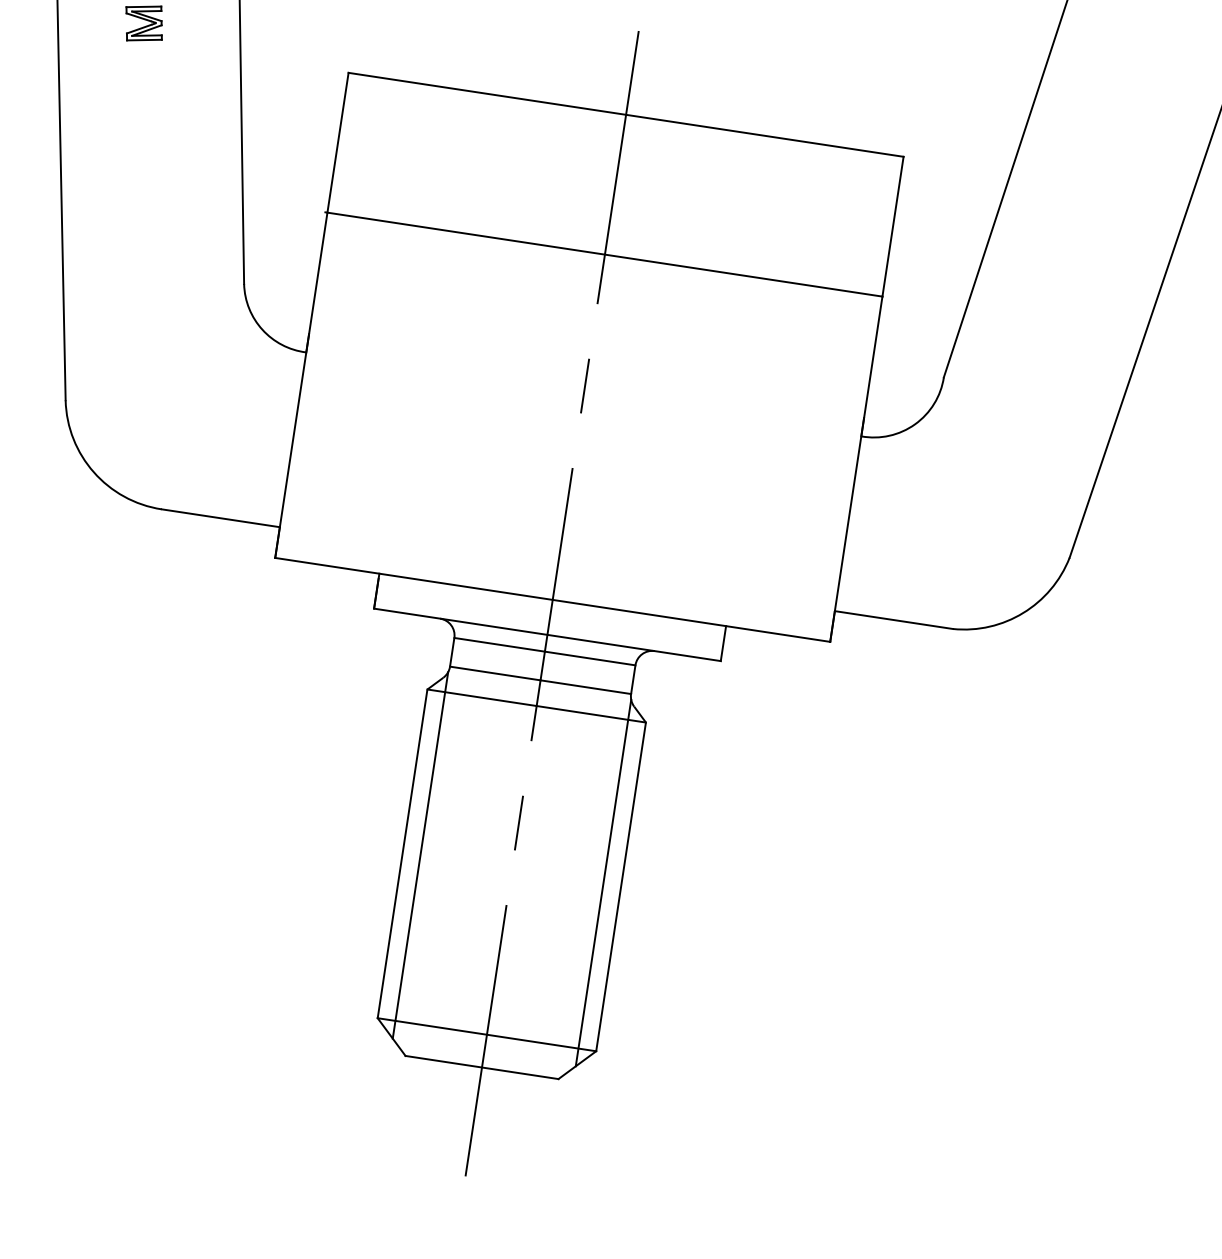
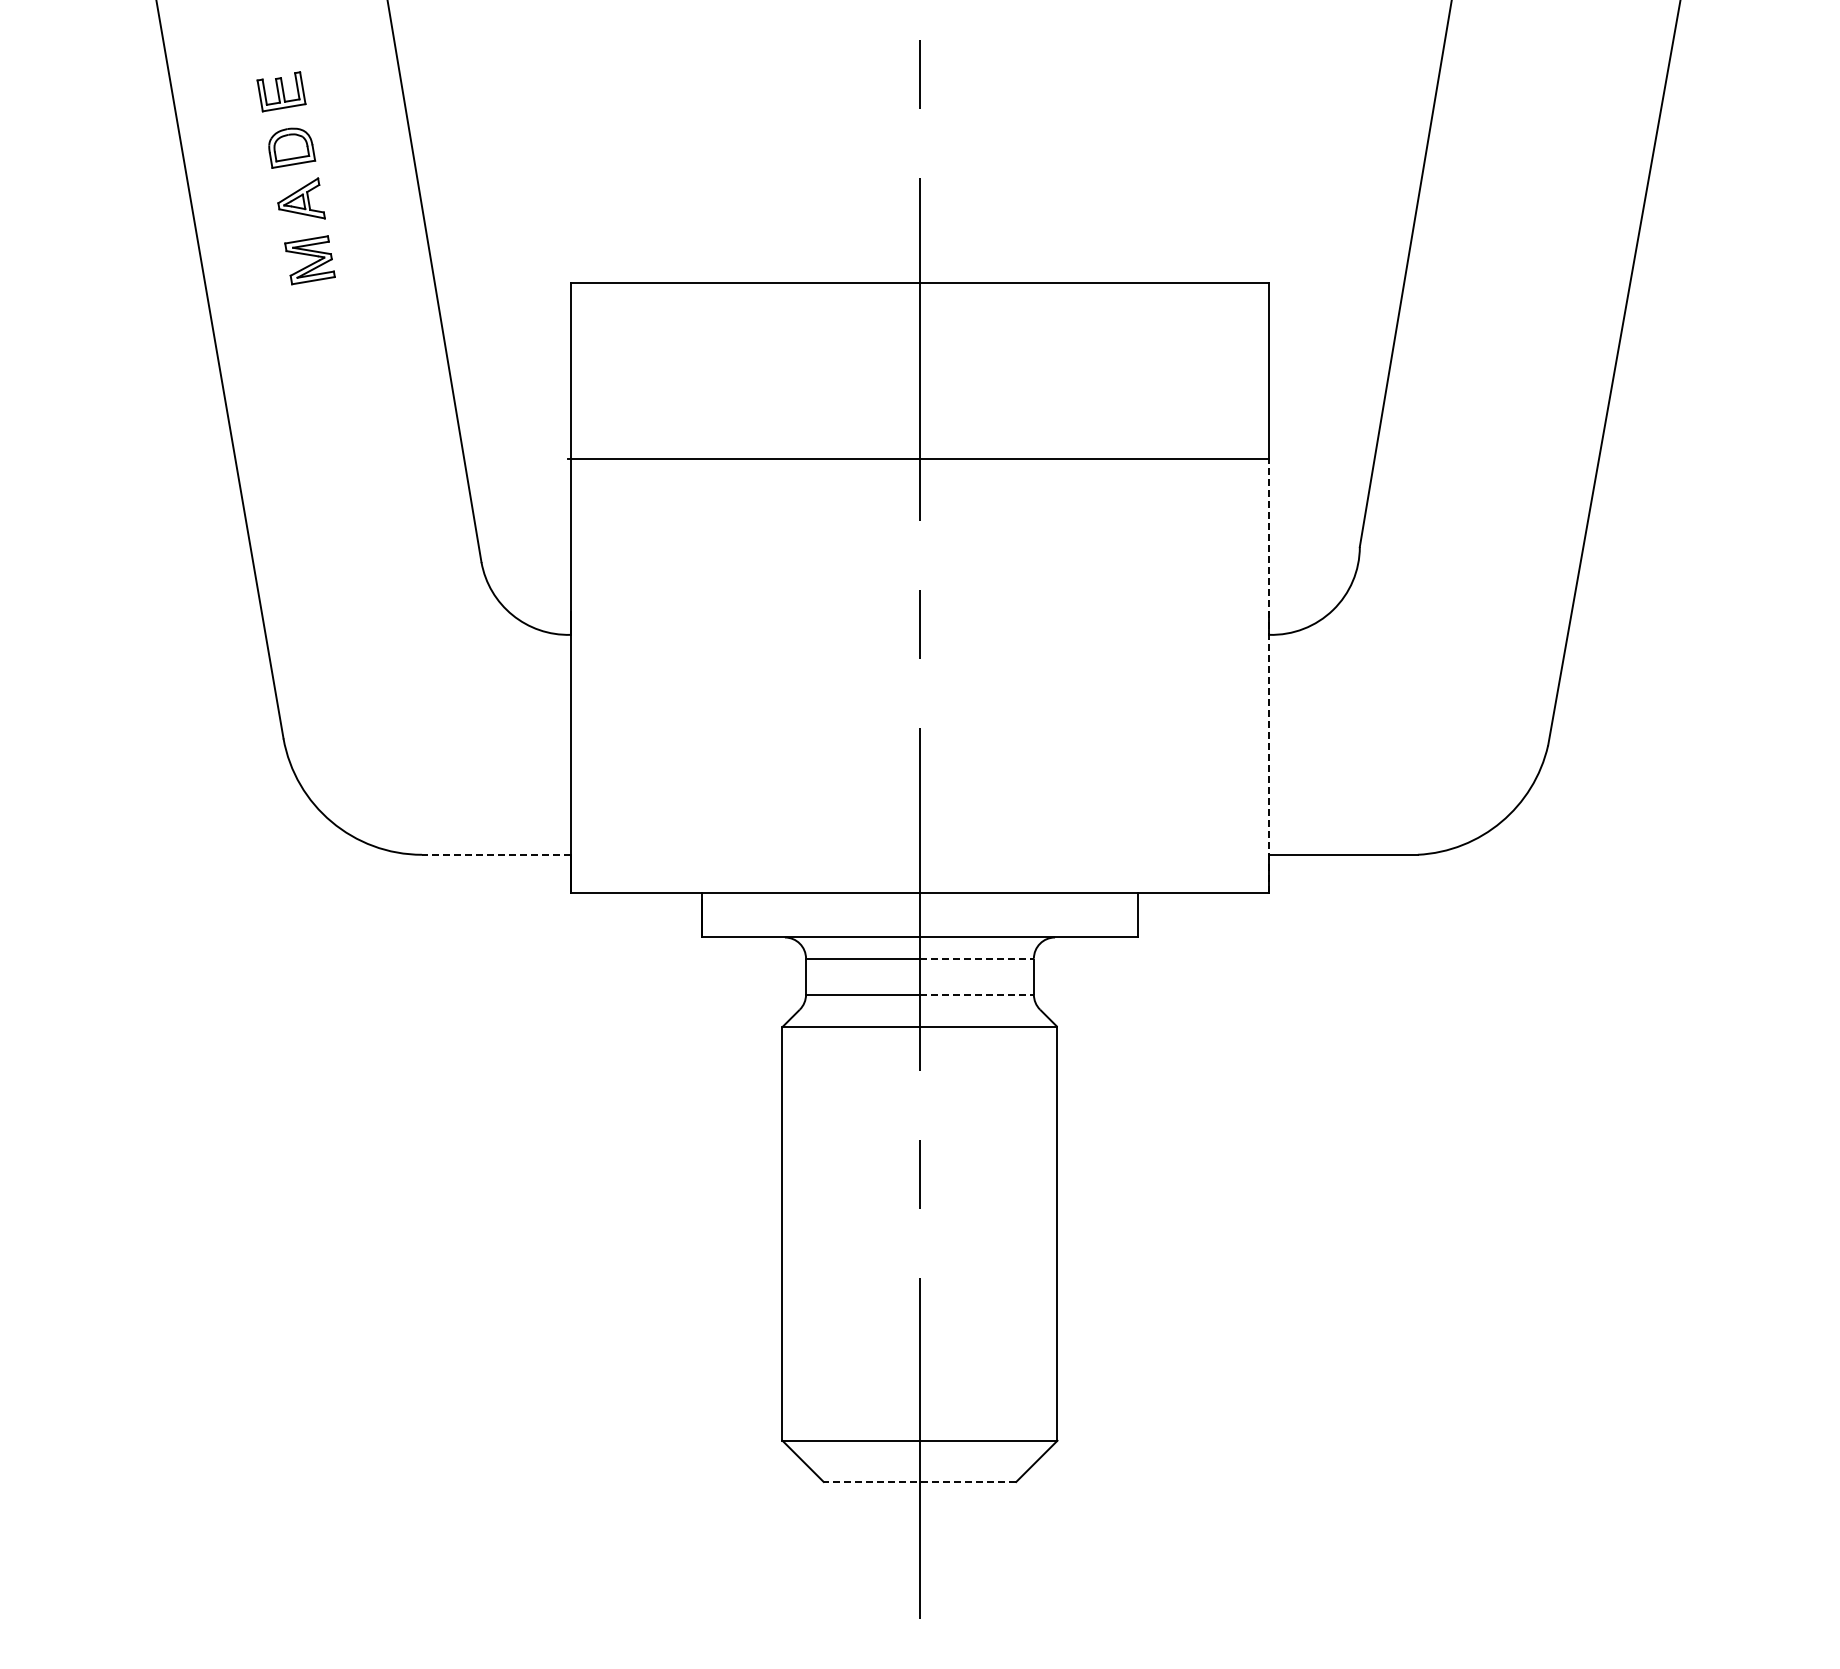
line: (856, 468) -> (1269, 675), solid -> dashed
line: (220, 517) -> (495, 854), solid -> dashed
line: (589, 658) -> (976, 958), solid -> dashed
line: (585, 686) -> (976, 994), solid -> dashed
line: (420, 855) -> (804, 1232), removed
line: (603, 883) -> (1035, 1232), removed
line: (481, 1067) -> (919, 1481), solid -> dashed

